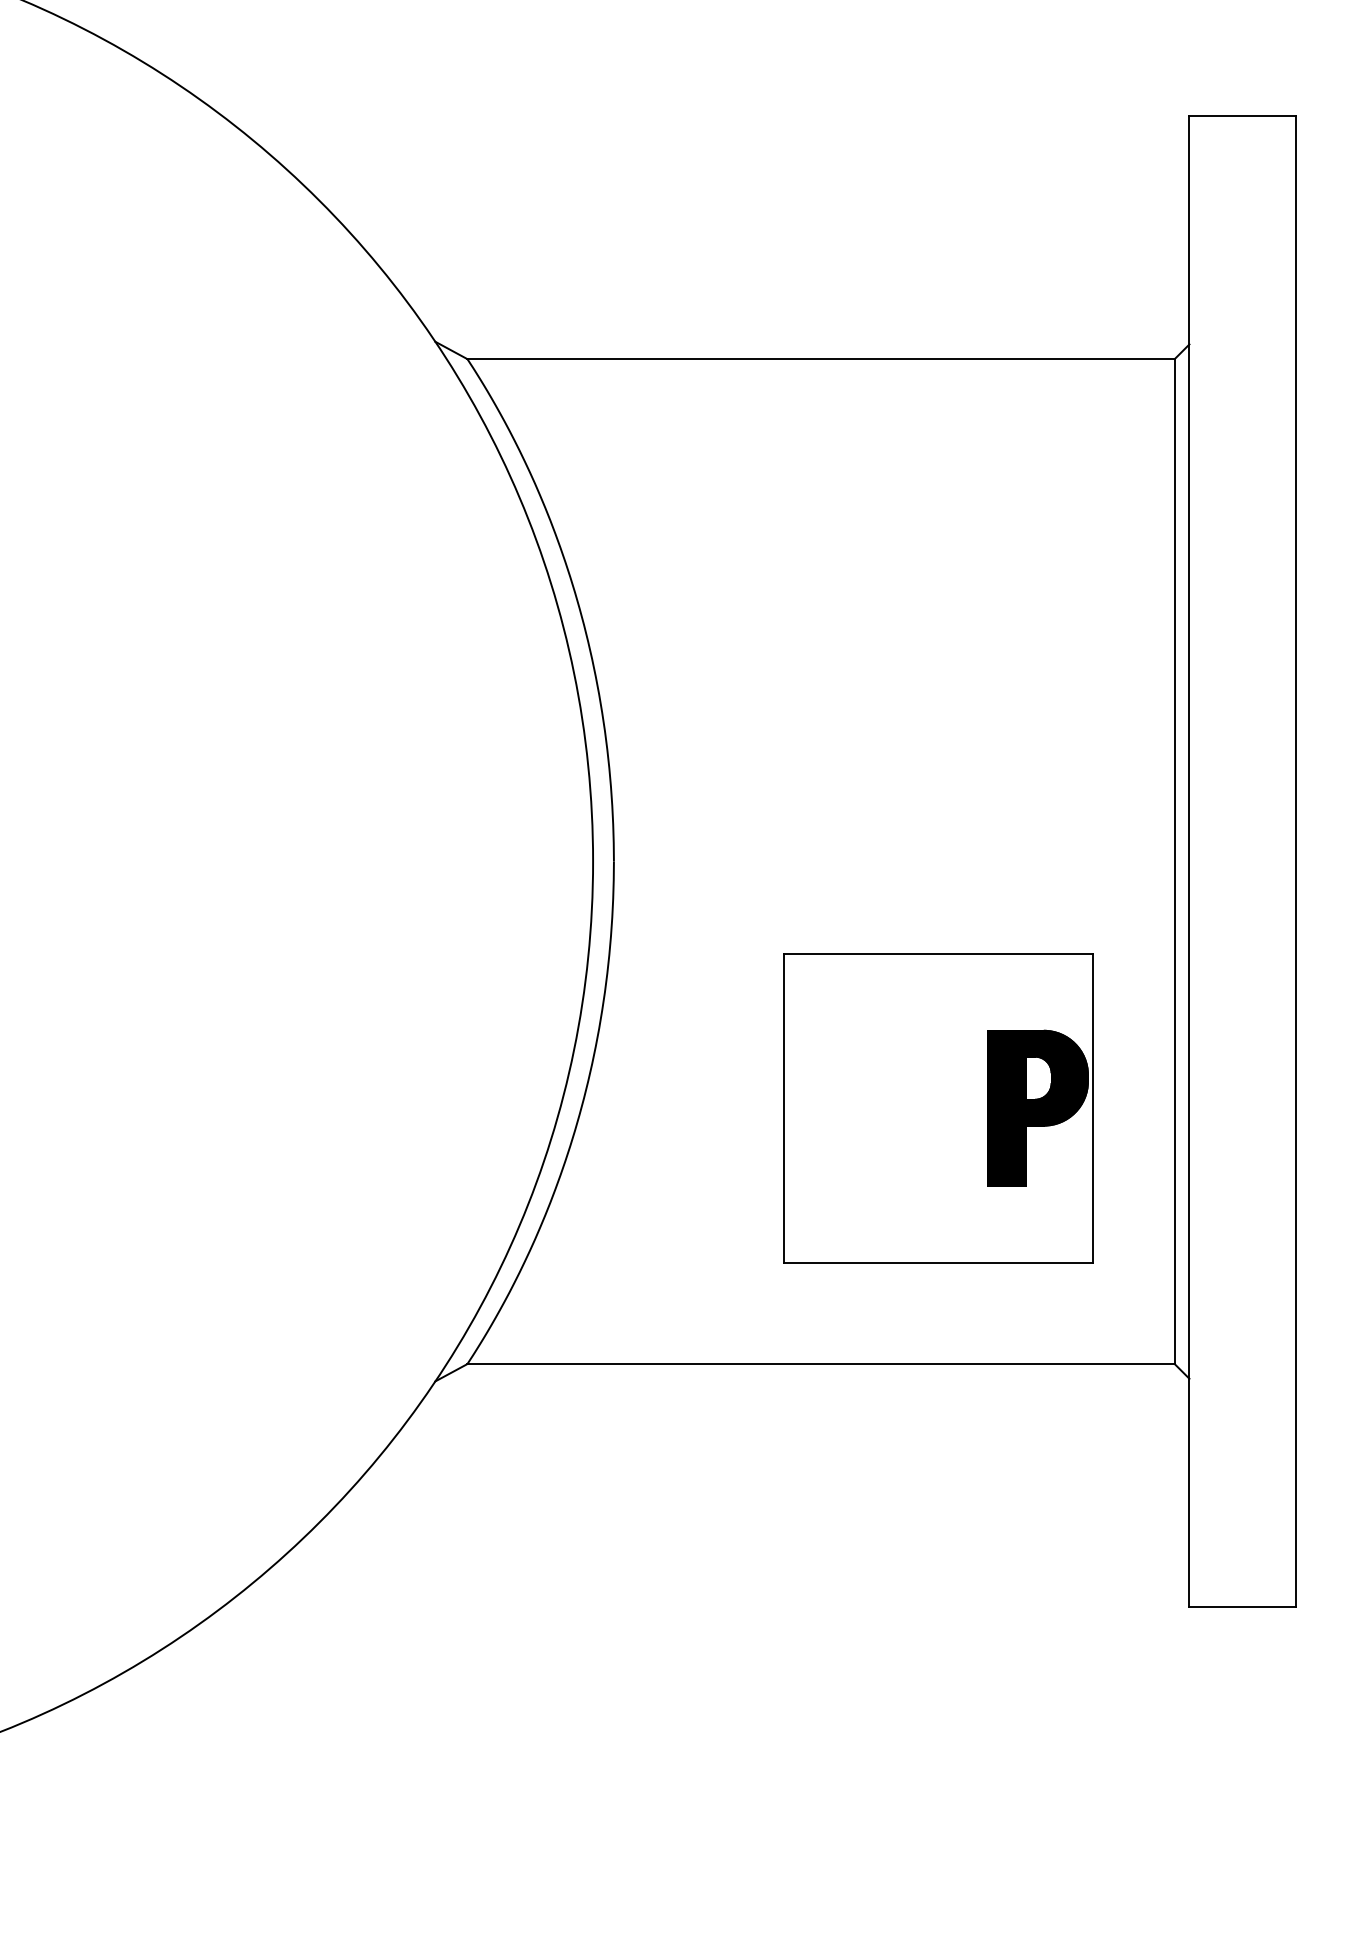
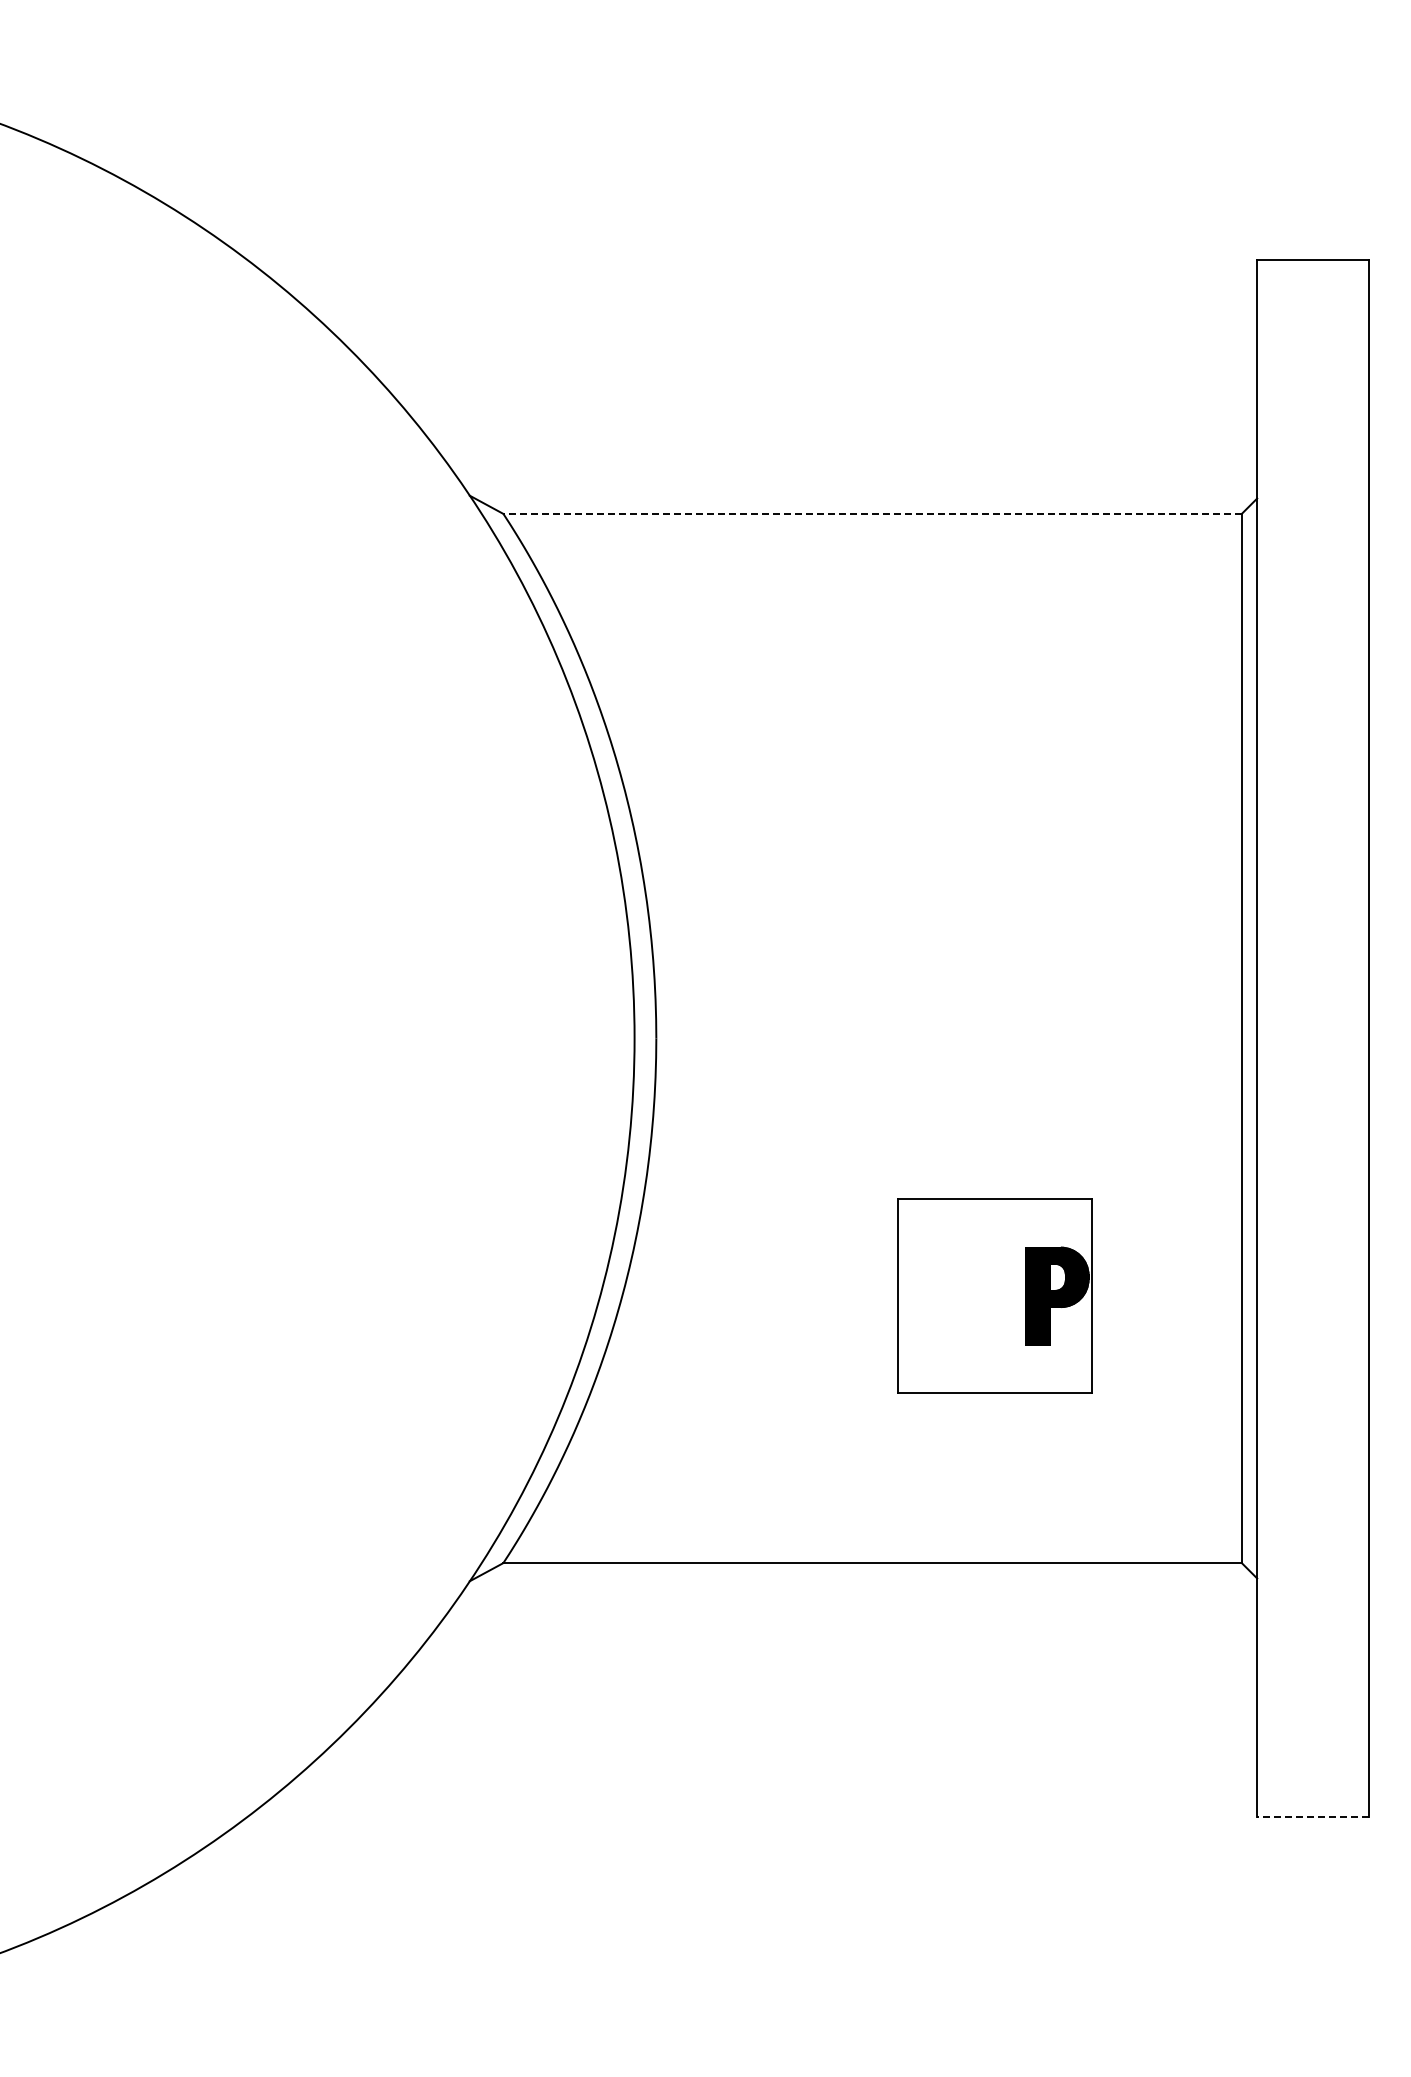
line: (820, 358) -> (872, 513), solid -> dashed
part: (937, 1108) -> (994, 1296), size x0.6
line: (1242, 1606) -> (1312, 1816), solid -> dashed

